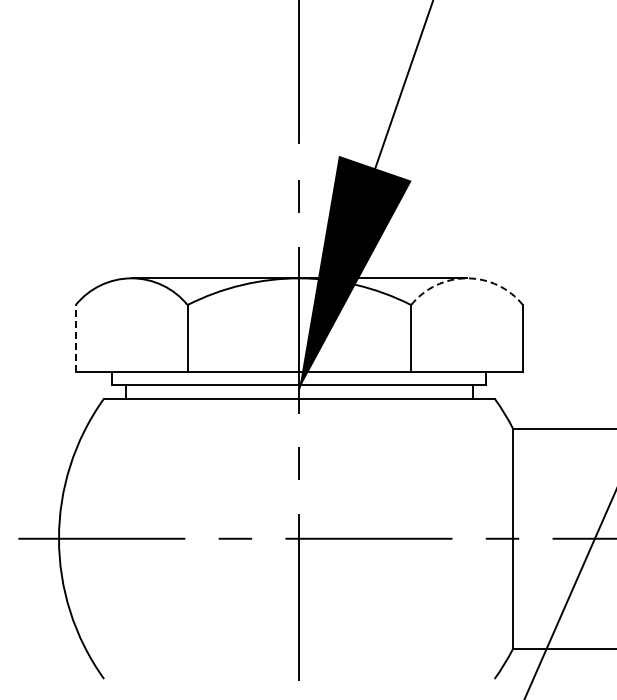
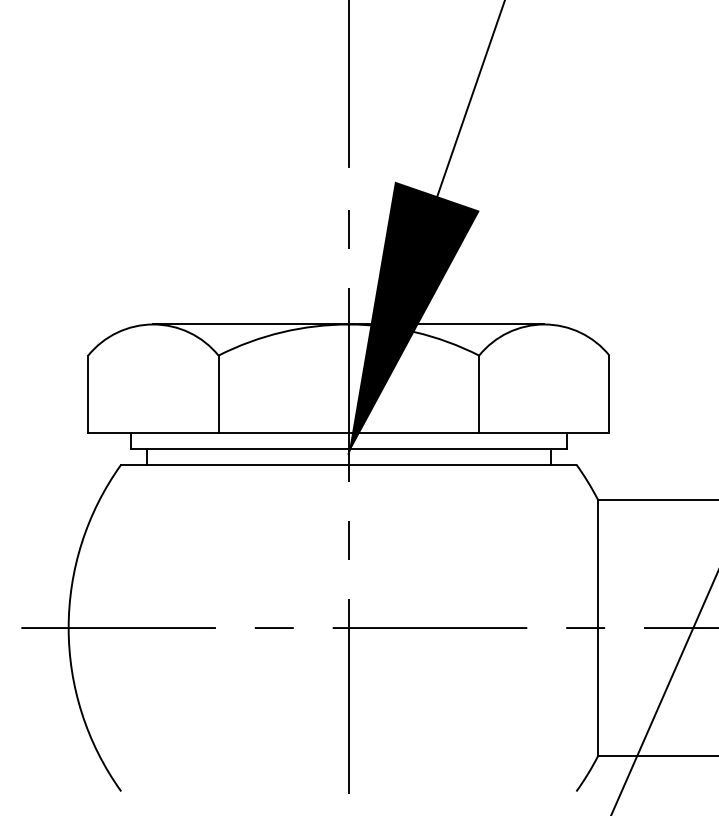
arc: (467, 278) -> (544, 324), dashed -> solid
line: (75, 337) -> (87, 393), dashed -> solid

